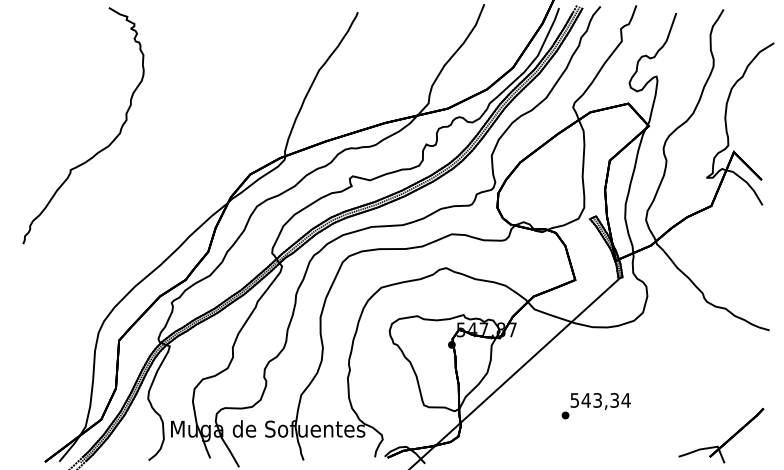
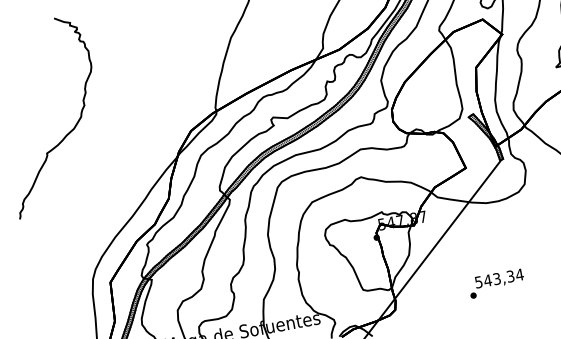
text: (595, 406) -> (496, 284), moved

